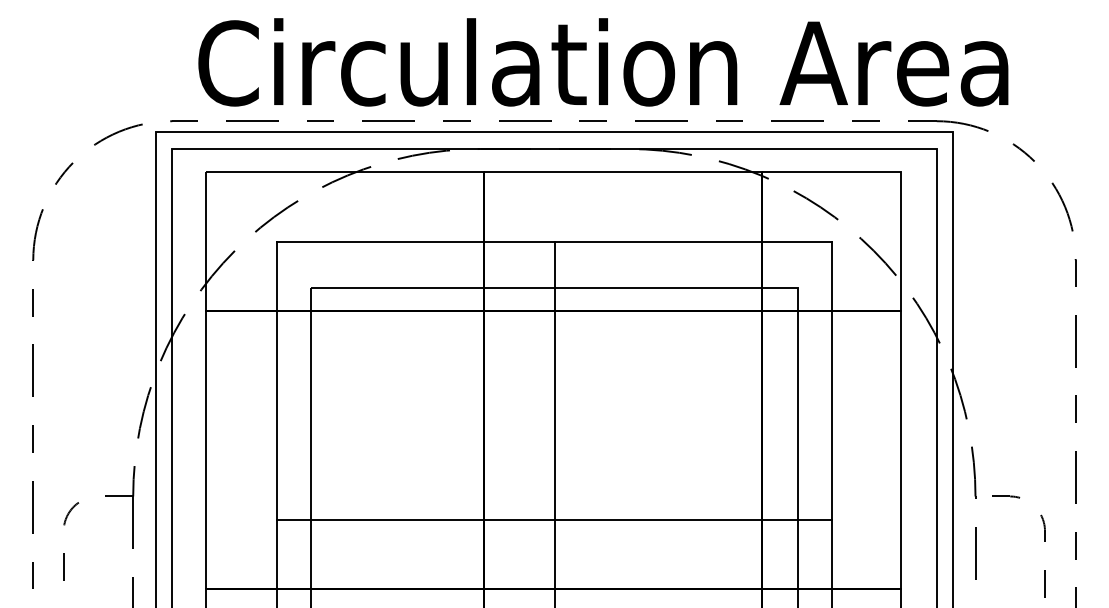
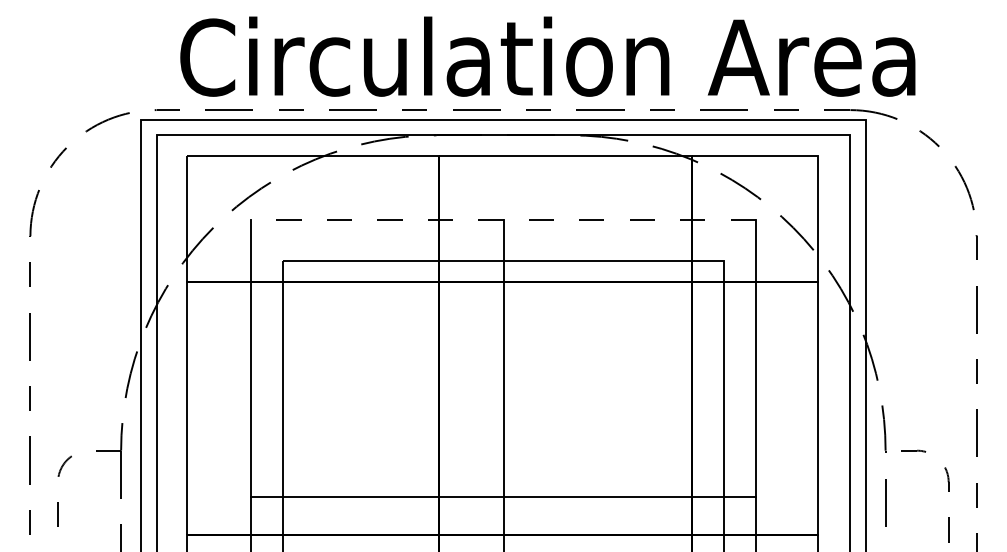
line: (554, 241) -> (503, 219), solid -> dashed
line: (554, 519) -> (503, 497), moved

